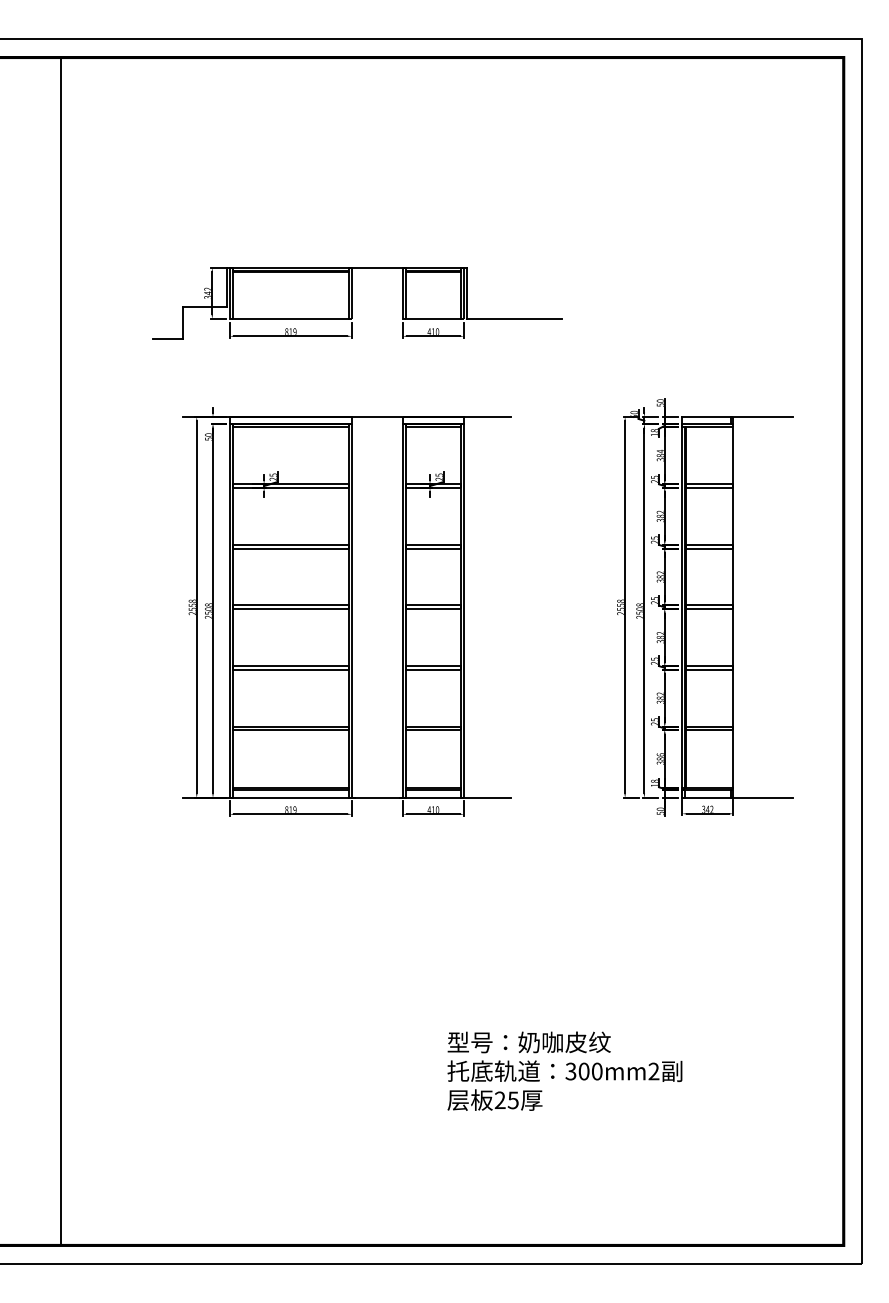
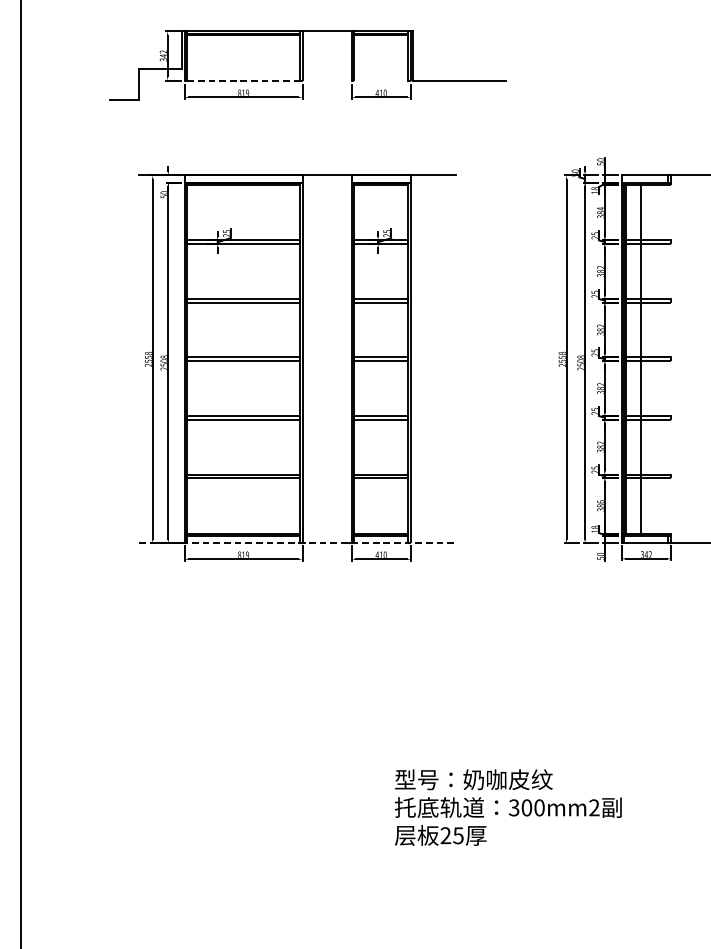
line: (291, 318) -> (244, 80), solid -> dashed
line: (433, 318) -> (381, 80), removed
line: (733, 607) -> (641, 359), moved
line: (347, 797) -> (298, 543), solid -> dashed

